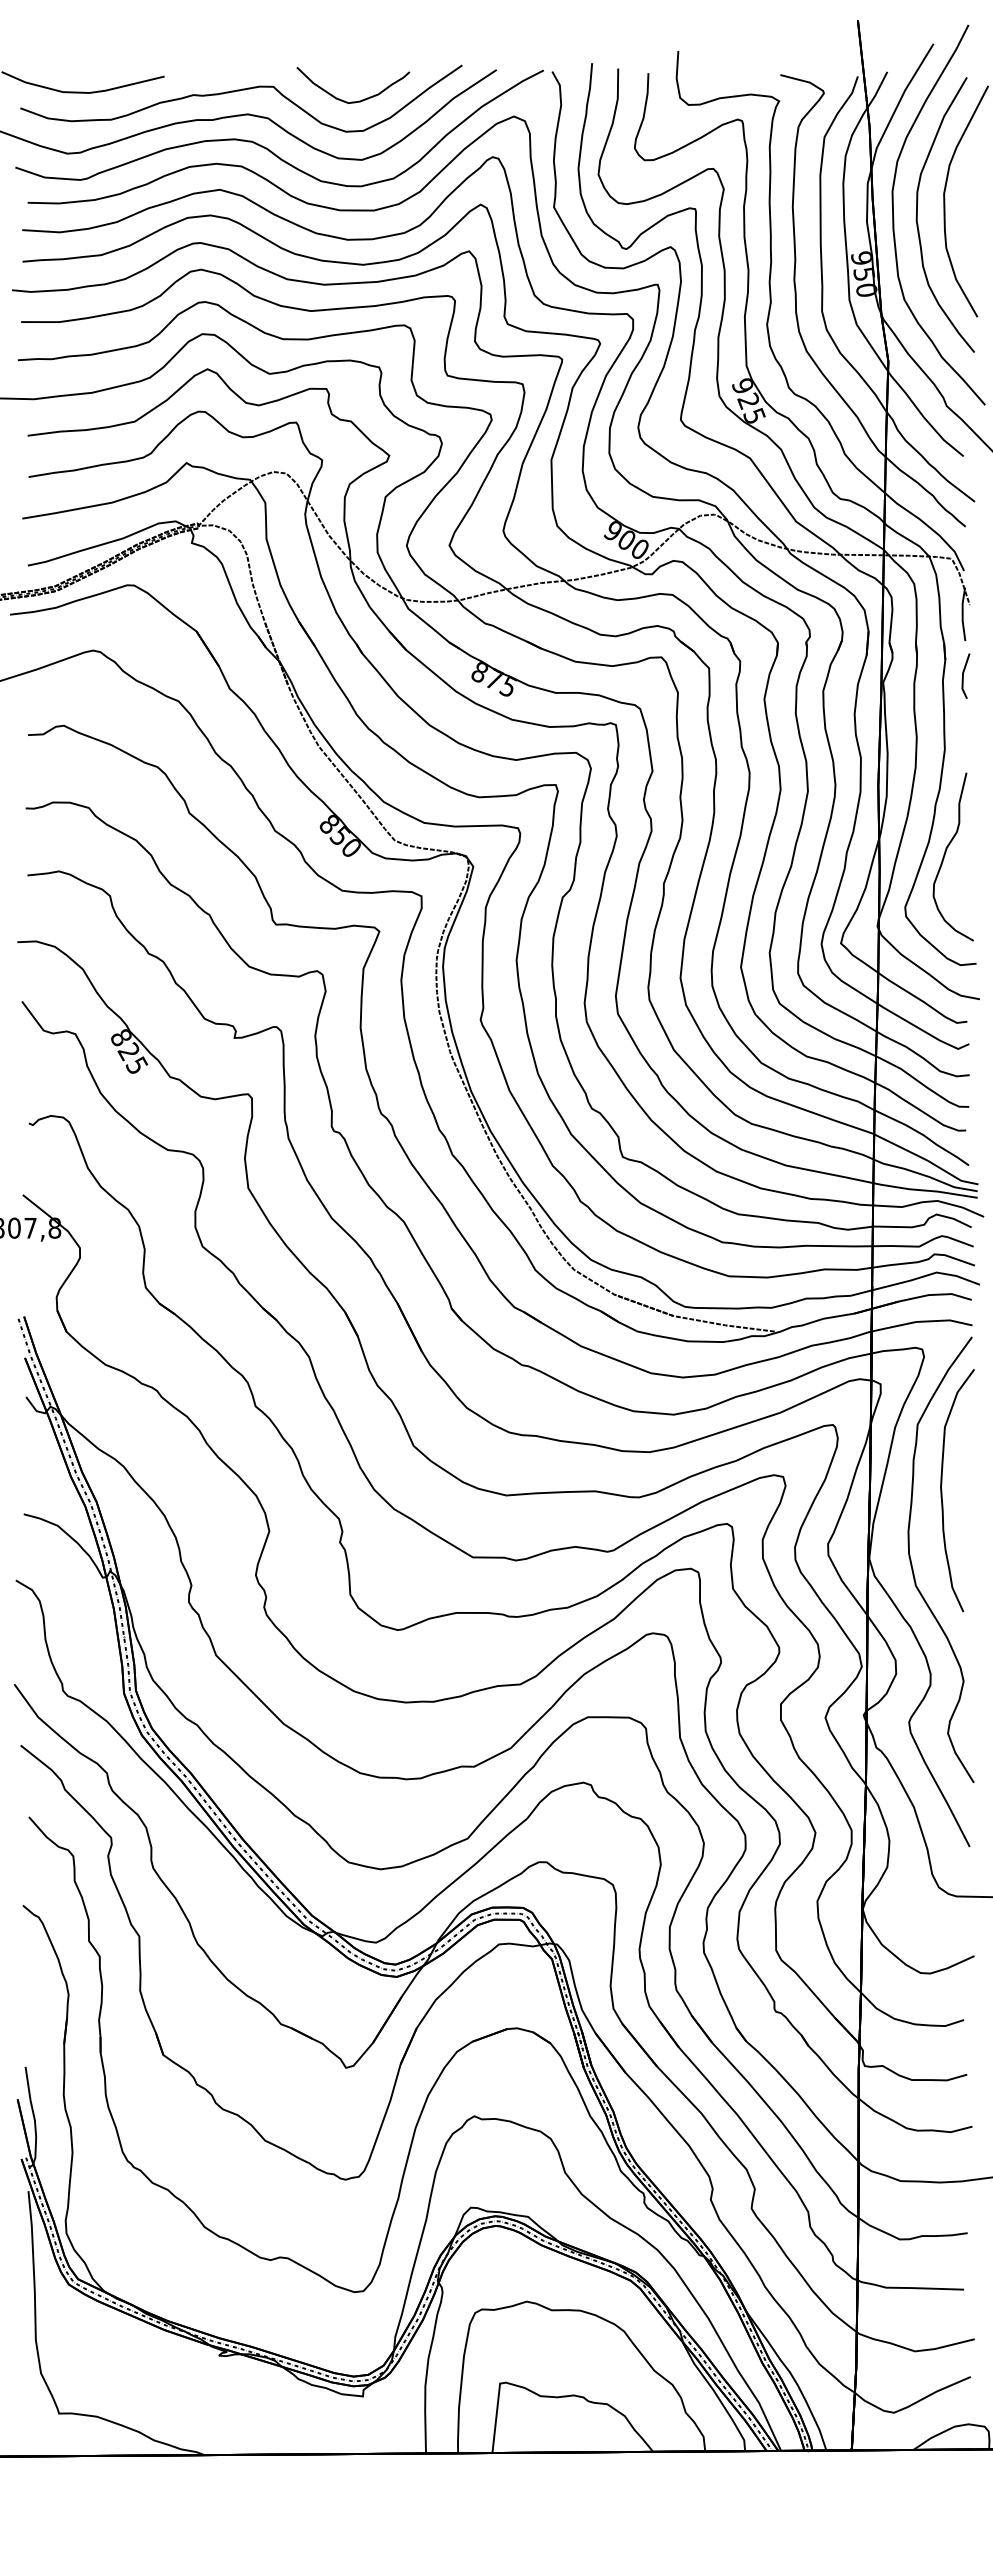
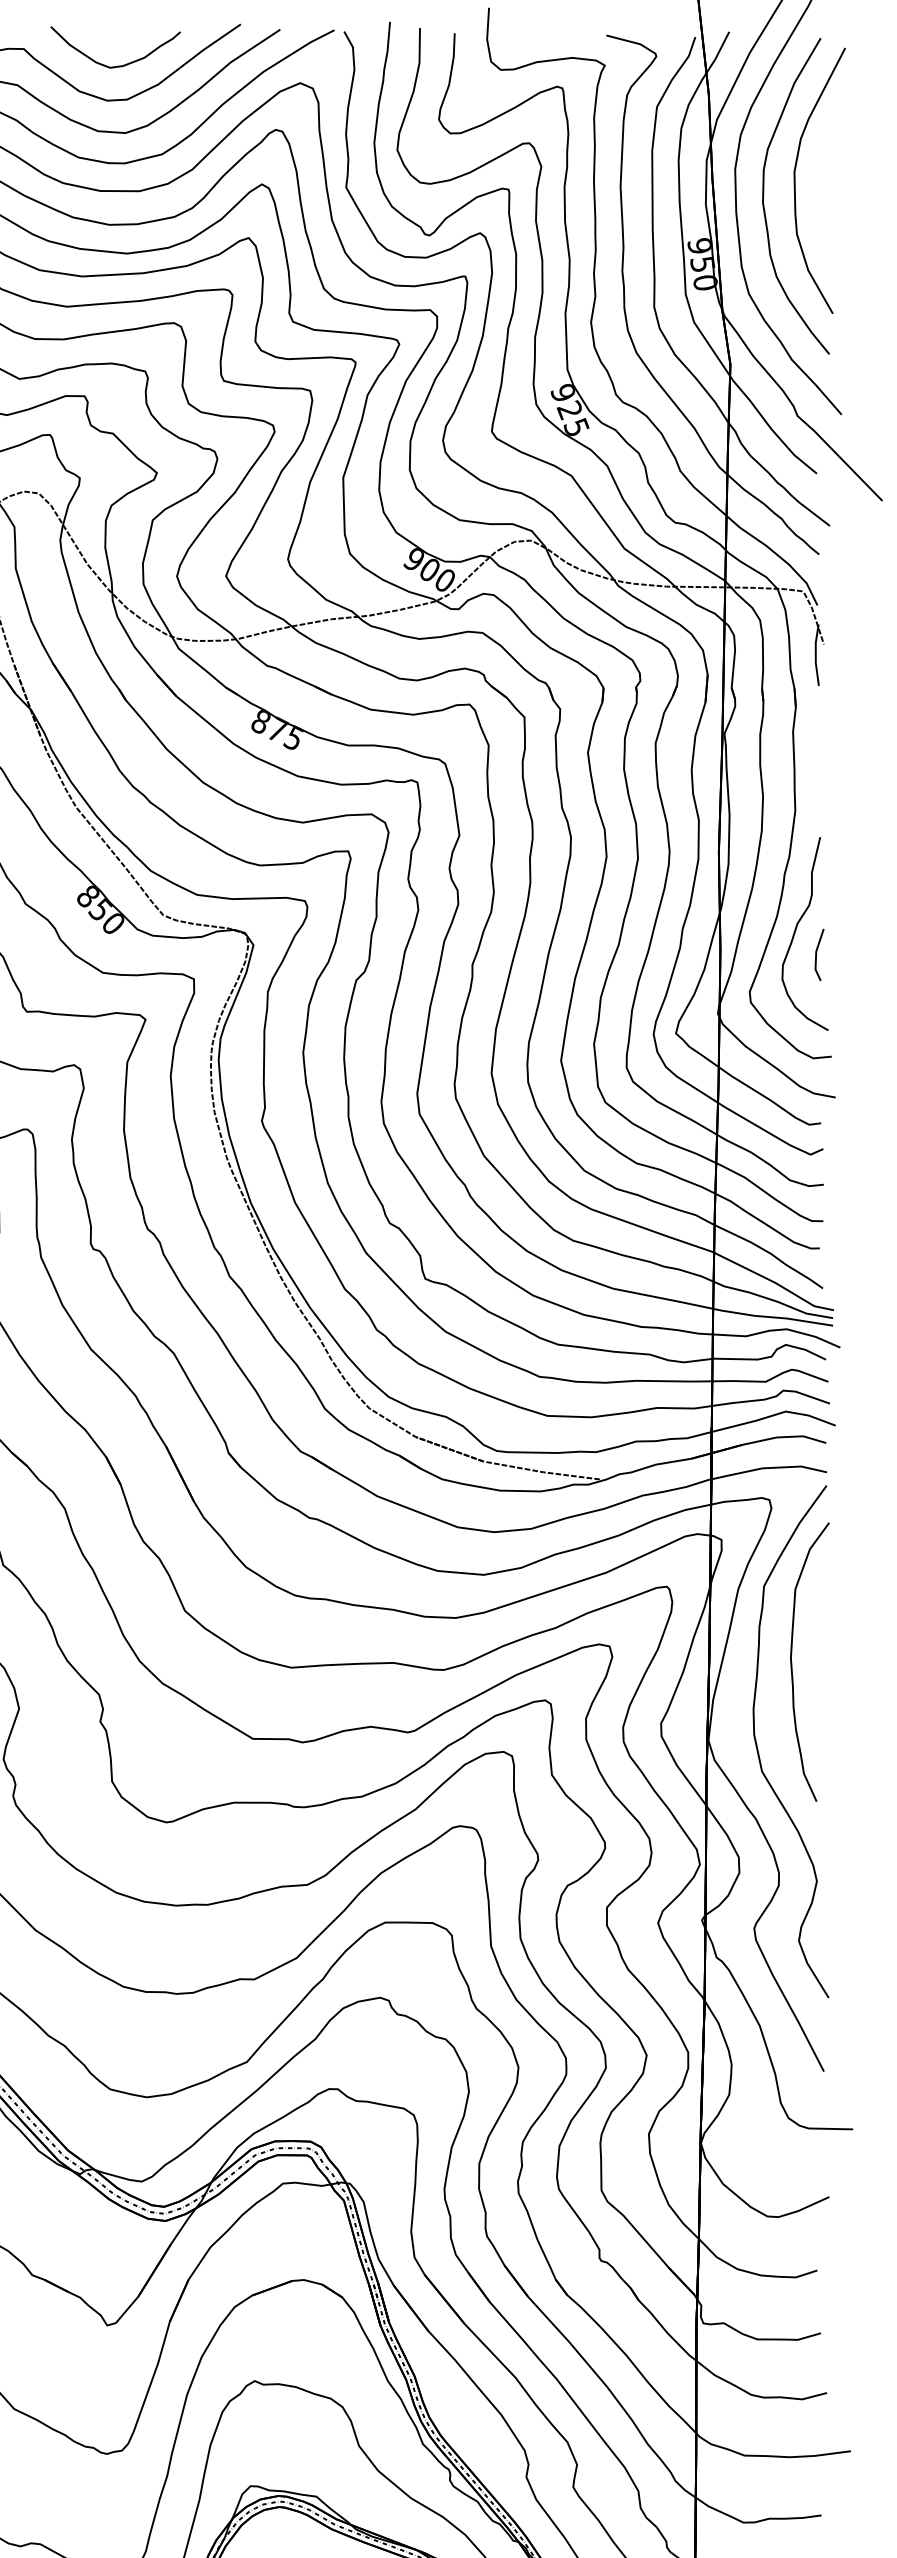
line: (963, 675) -> (816, 954), moved

